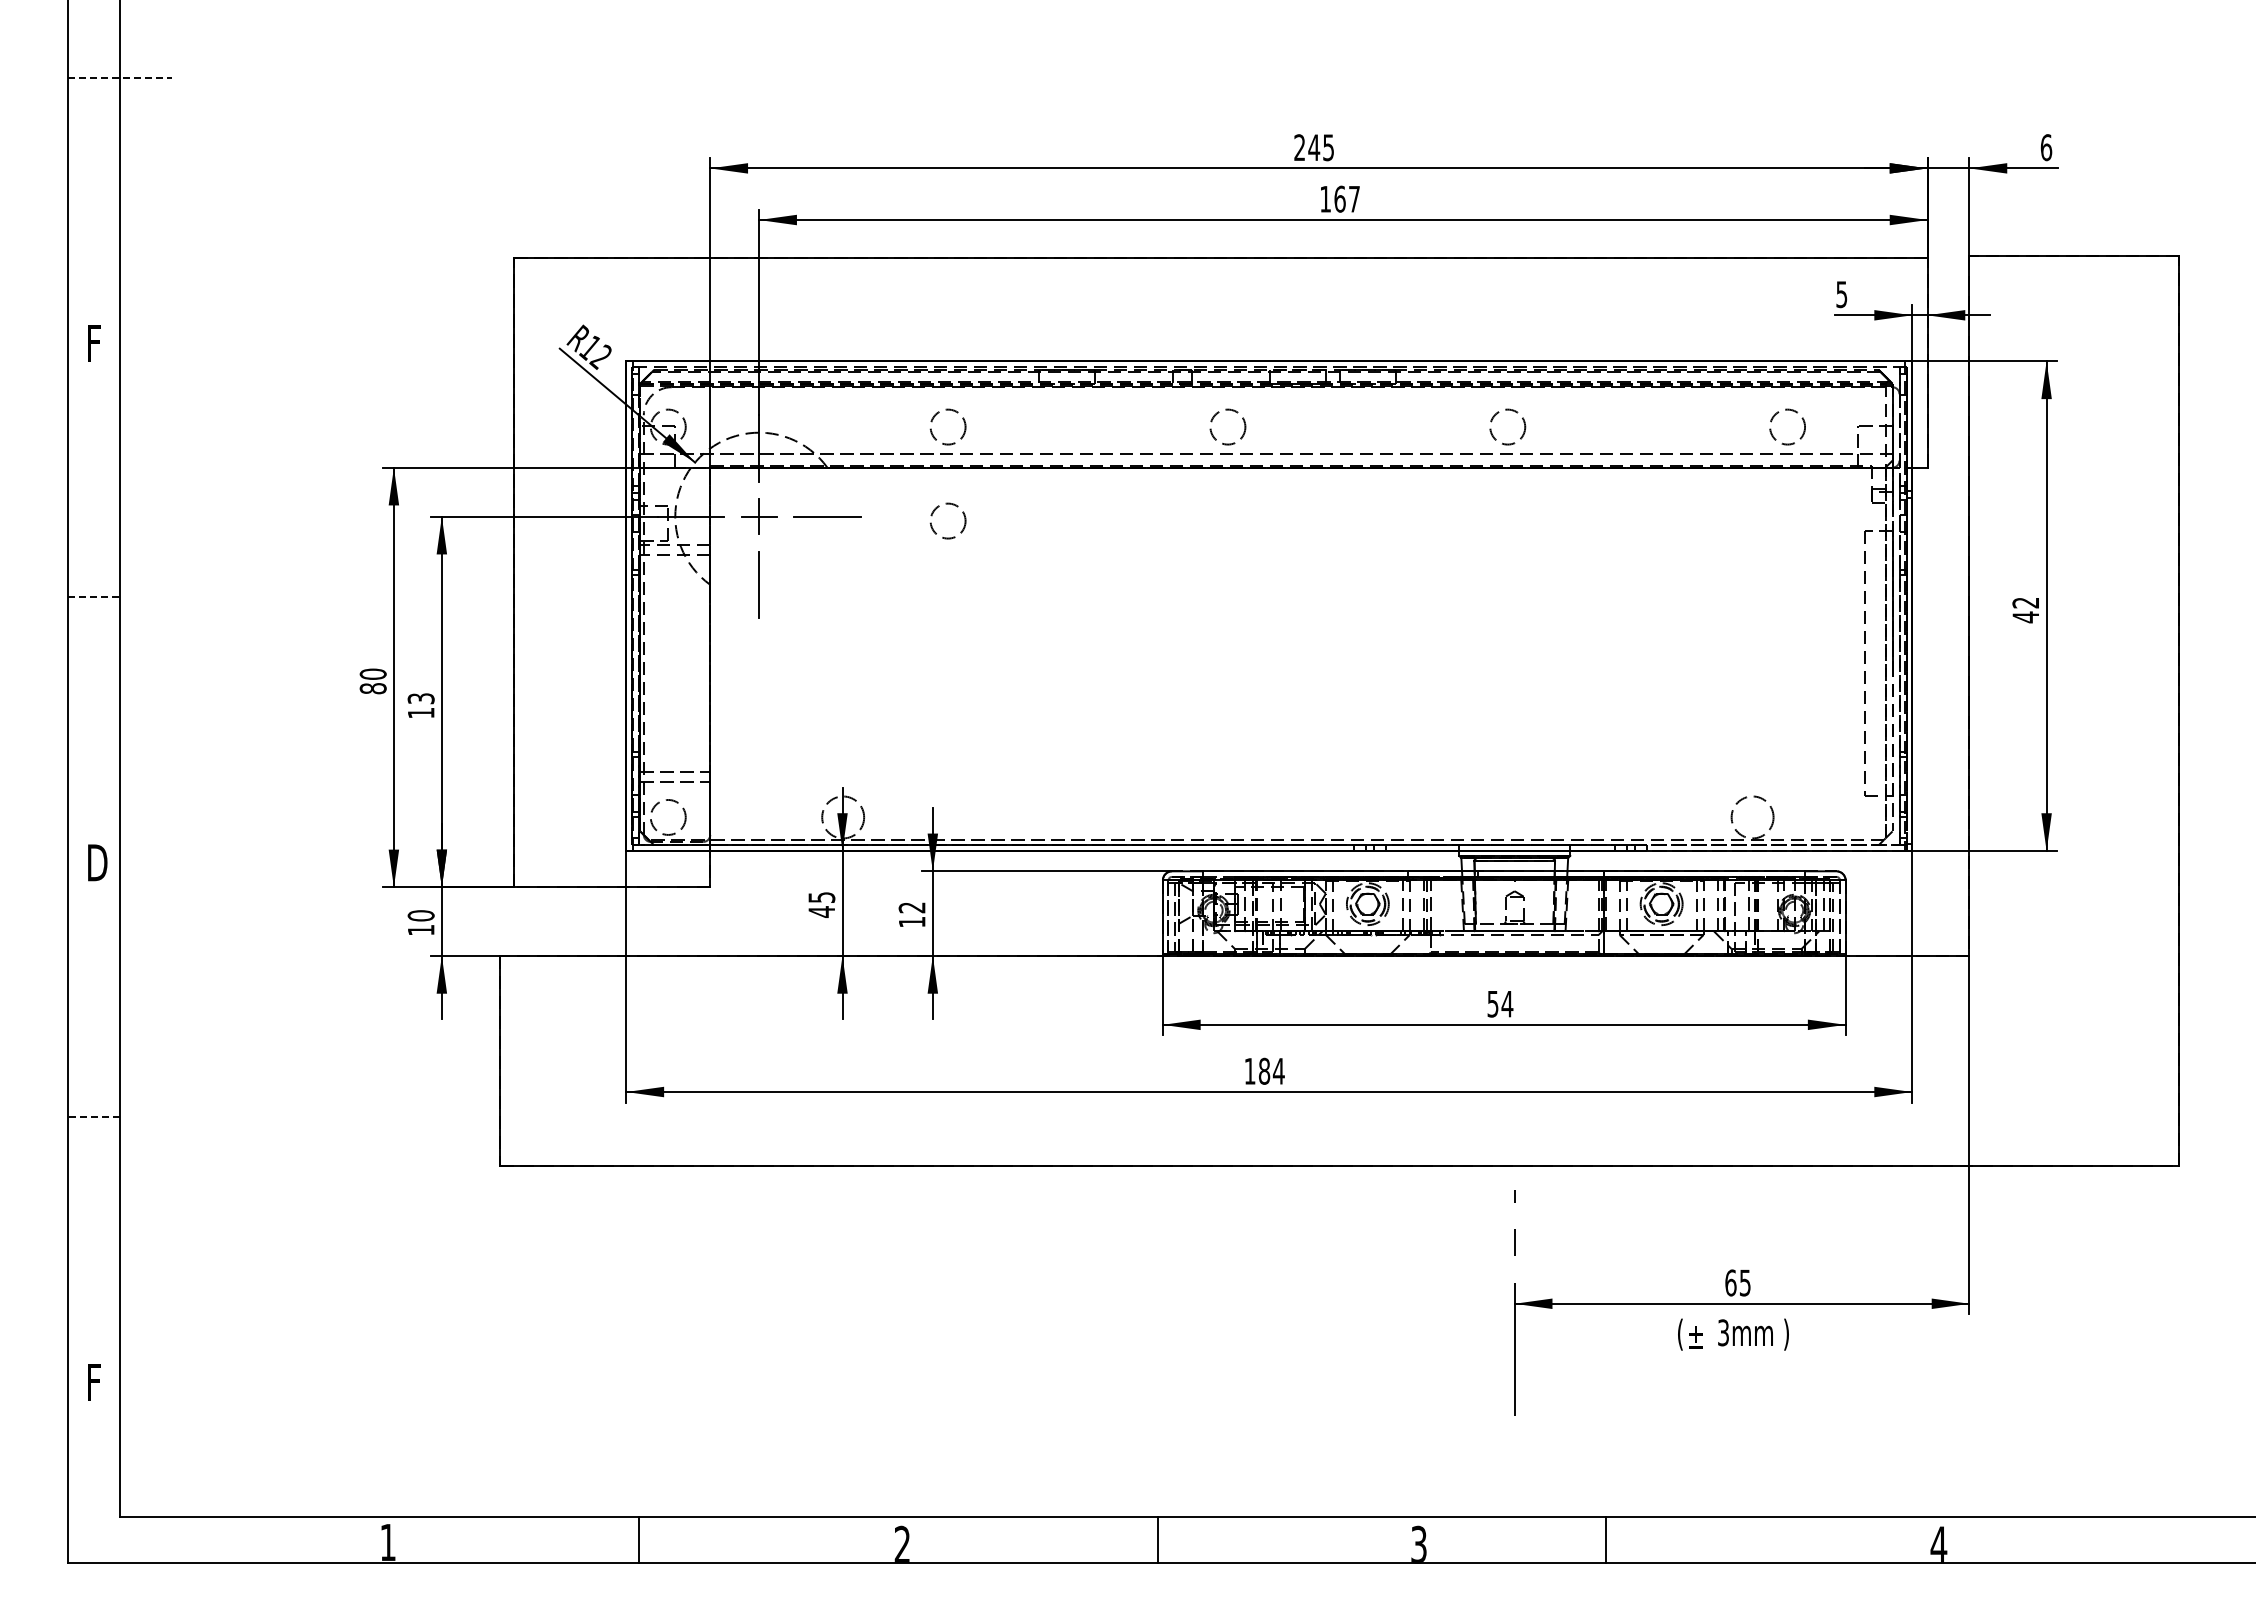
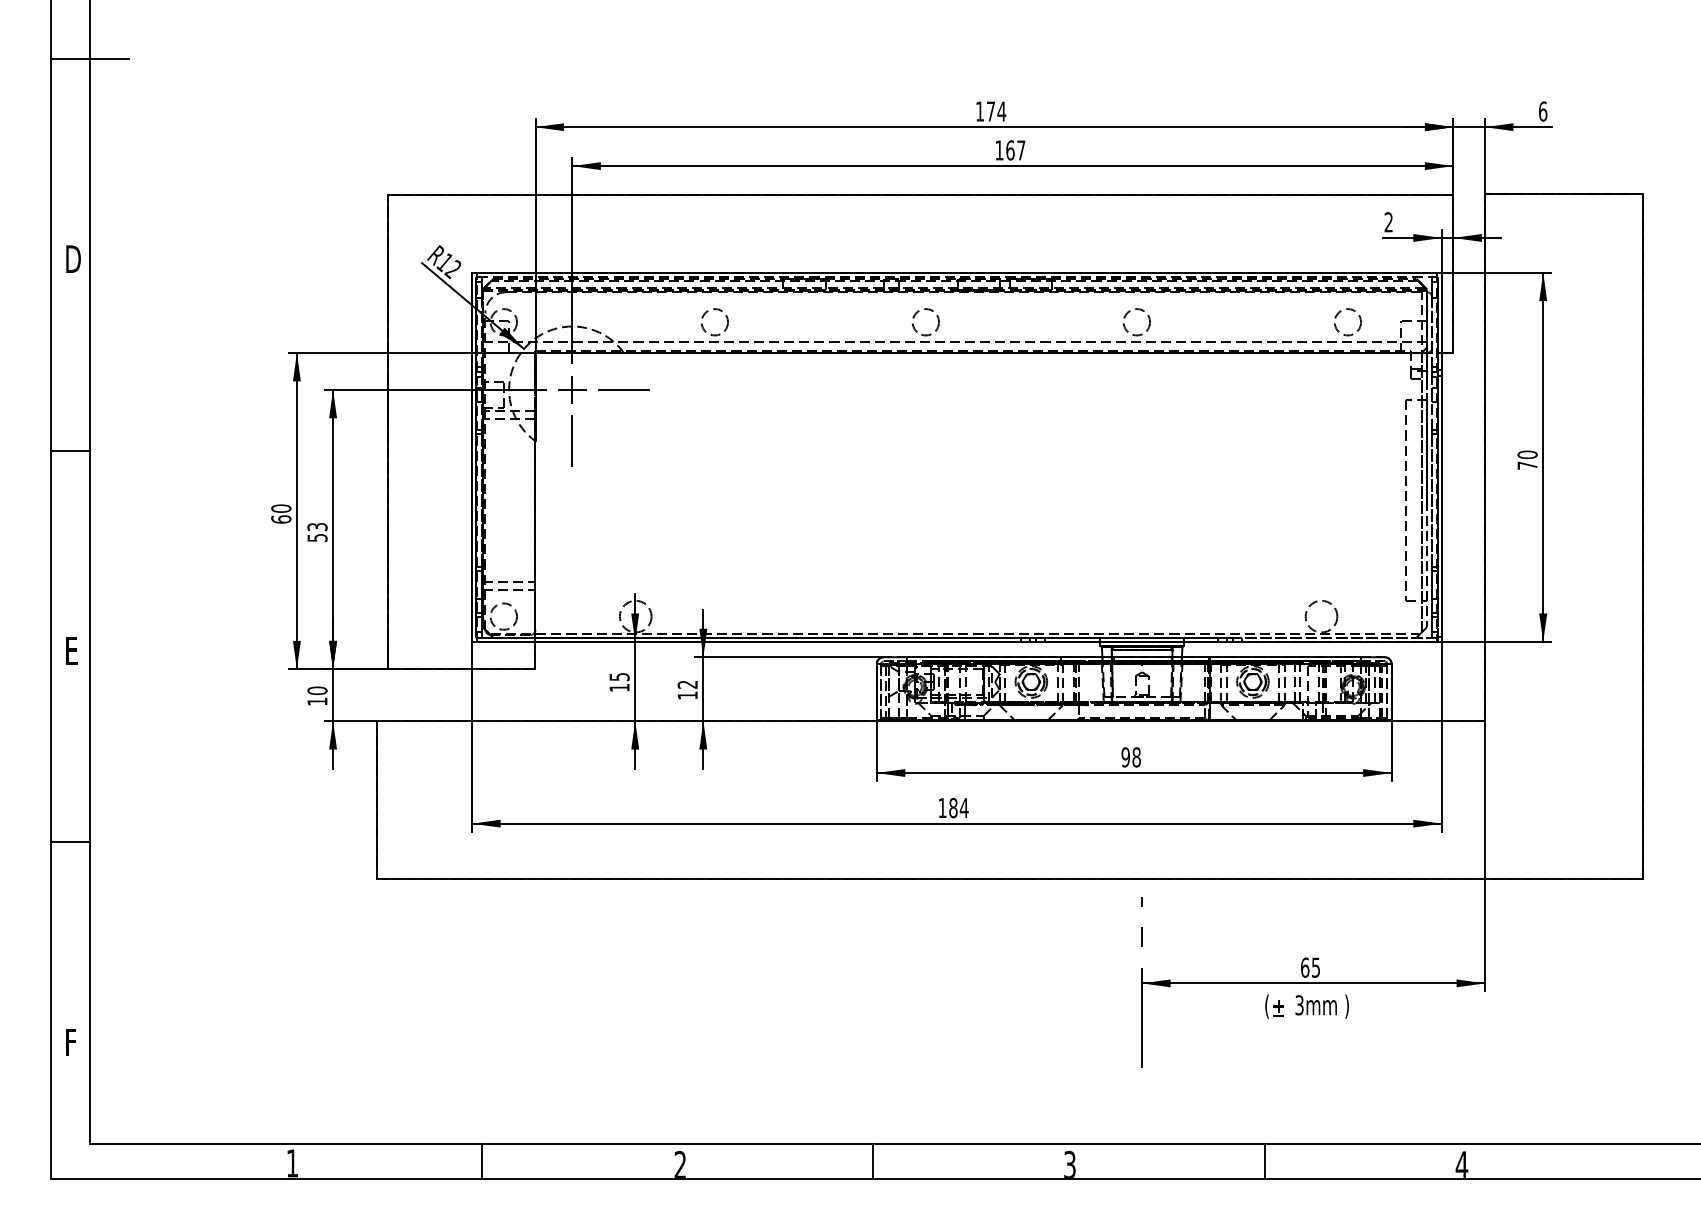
line: (119, 77) -> (89, 58), dashed -> solid
text: (1314, 147) -> (991, 111), 245 -> 174
text: (1841, 294) -> (1388, 222), 5 -> 2
text: (97, 343) -> (73, 259), F -> D
circle: (947, 520) -> (714, 392), removed
line: (93, 597) -> (70, 450), dashed -> solid
text: (2025, 610) -> (1527, 460), 42 -> 70
text: (372, 688) -> (280, 519), 80 -> 60
text: (421, 713) -> (317, 538), 13 -> 53
text: (97, 862) -> (73, 650), D -> E
text: (821, 911) -> (619, 687), 45 -> 15
text: (1500, 1003) -> (1131, 756), 54 -> 98
line: (93, 1116) -> (70, 842), dashed -> solid
line: (1605, 1539) -> (1264, 1161), moved

